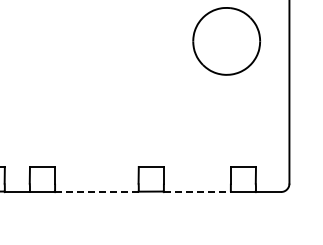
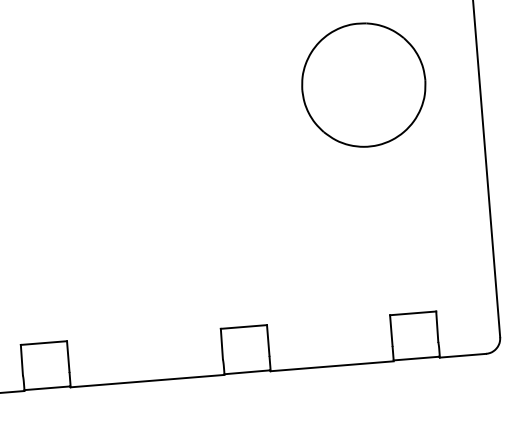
line: (96, 192) -> (146, 382), dashed -> solid
line: (197, 192) -> (332, 367), dashed -> solid

